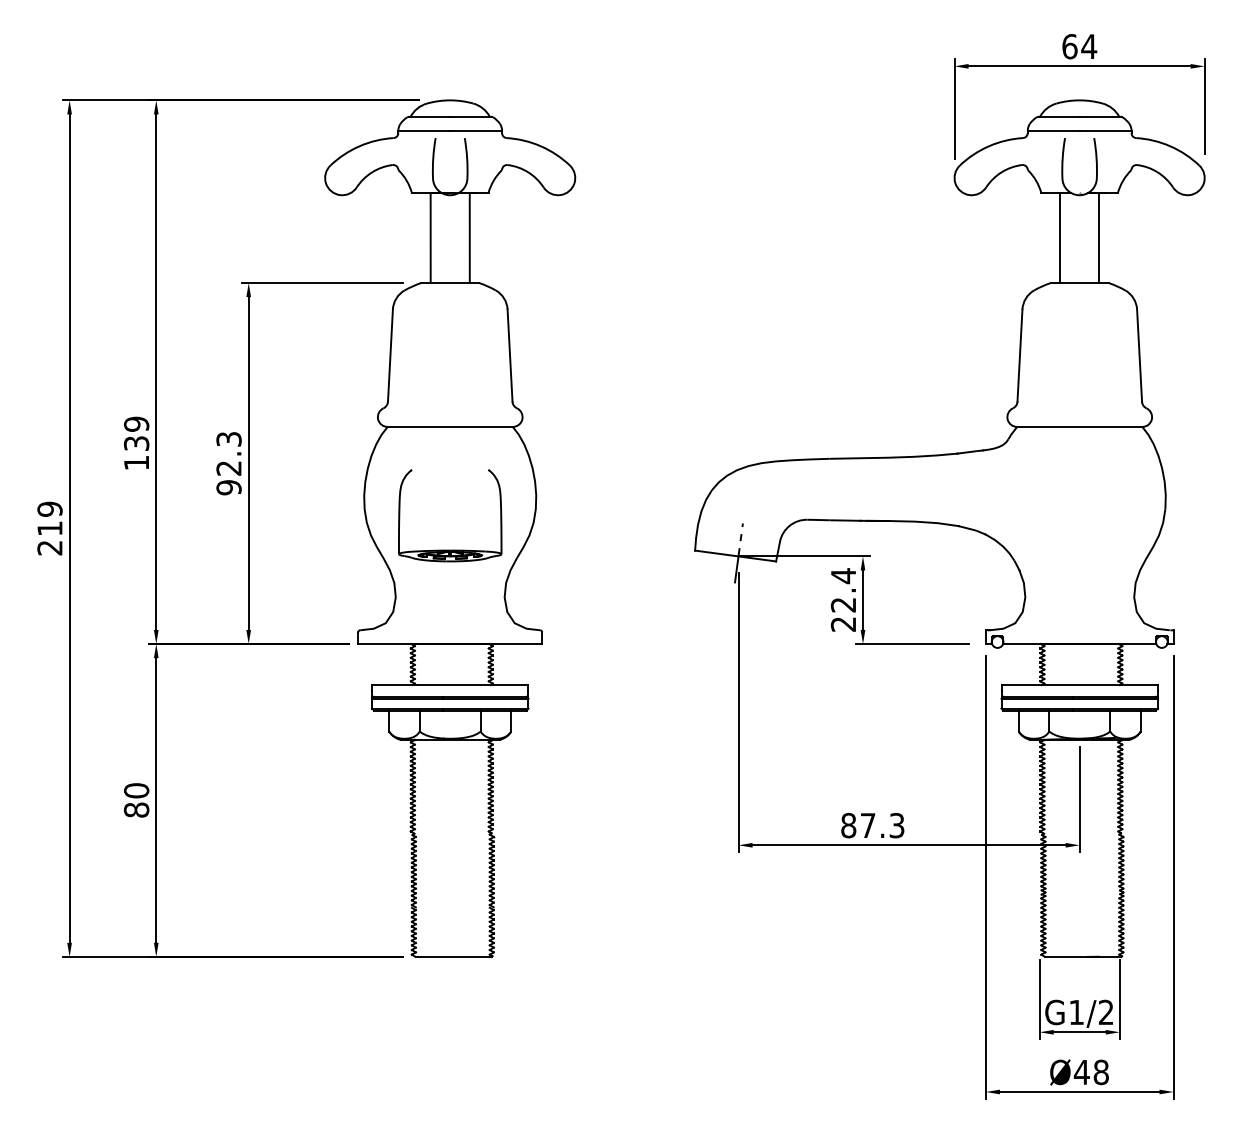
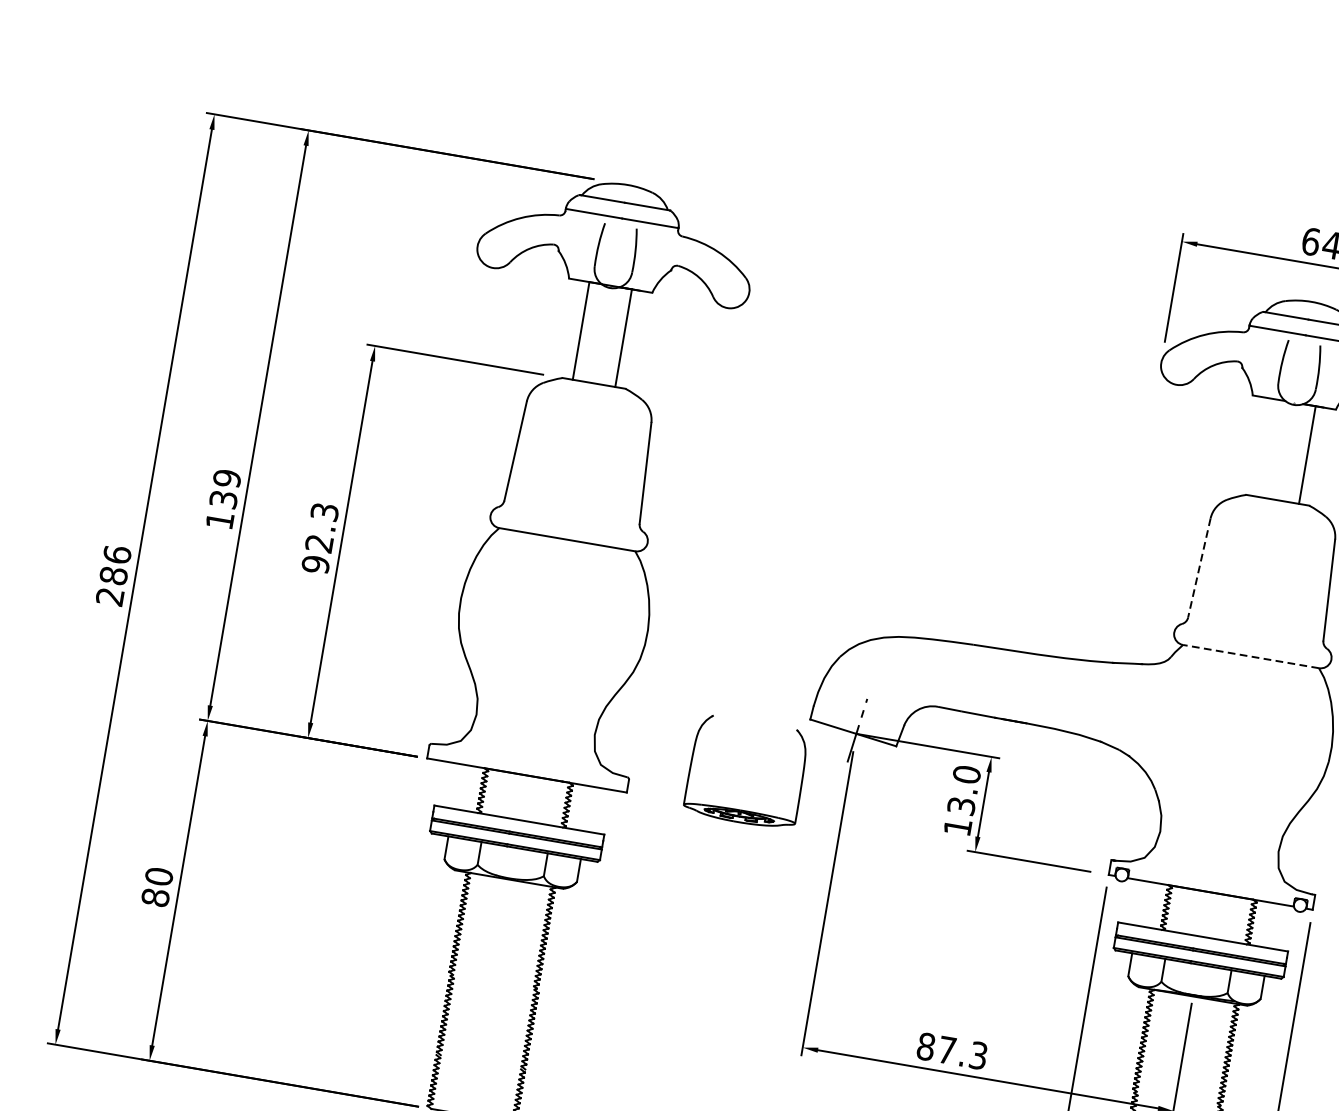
line: (1060, 238) -> (1265, 448), removed
line: (1019, 356) -> (1198, 568), solid -> dashed
line: (1079, 426) -> (1250, 656), solid -> dashed
text: (49, 518) -> (115, 564), 219 -> 286
part: (450, 549) -> (740, 809), moved
text: (843, 599) -> (962, 800), 22.4 -> 13.0

